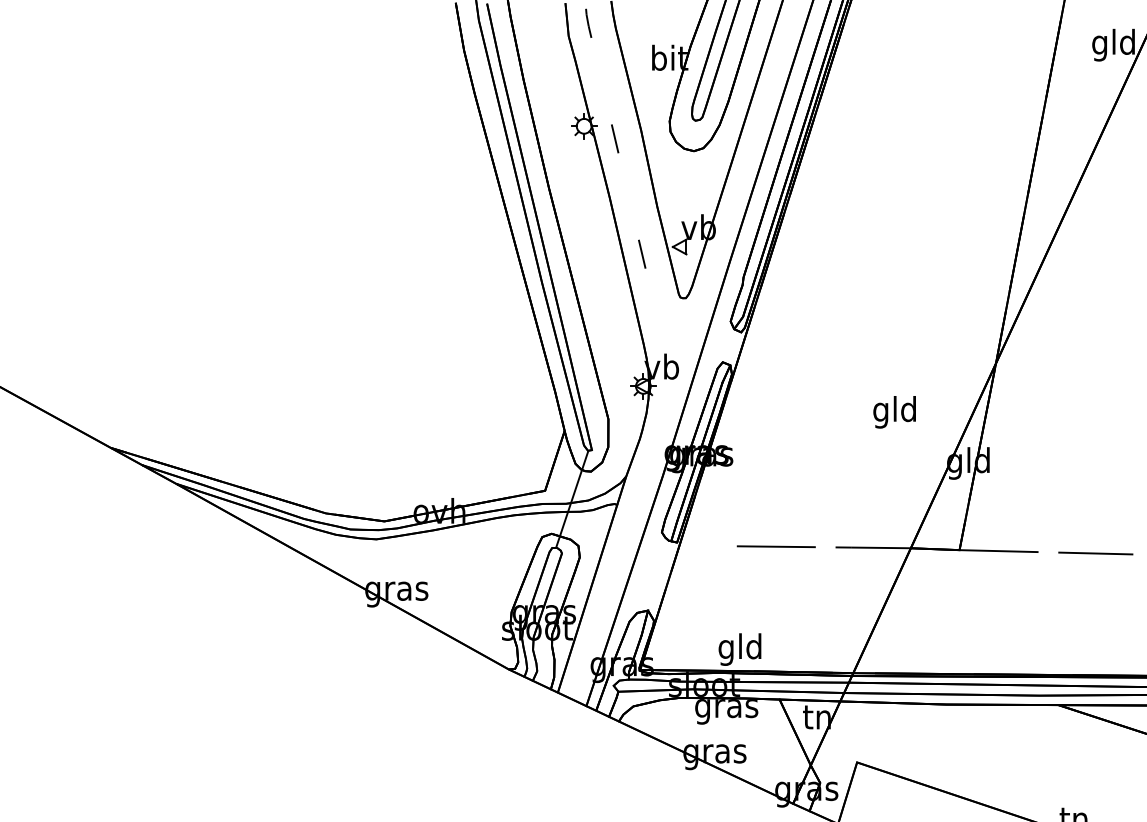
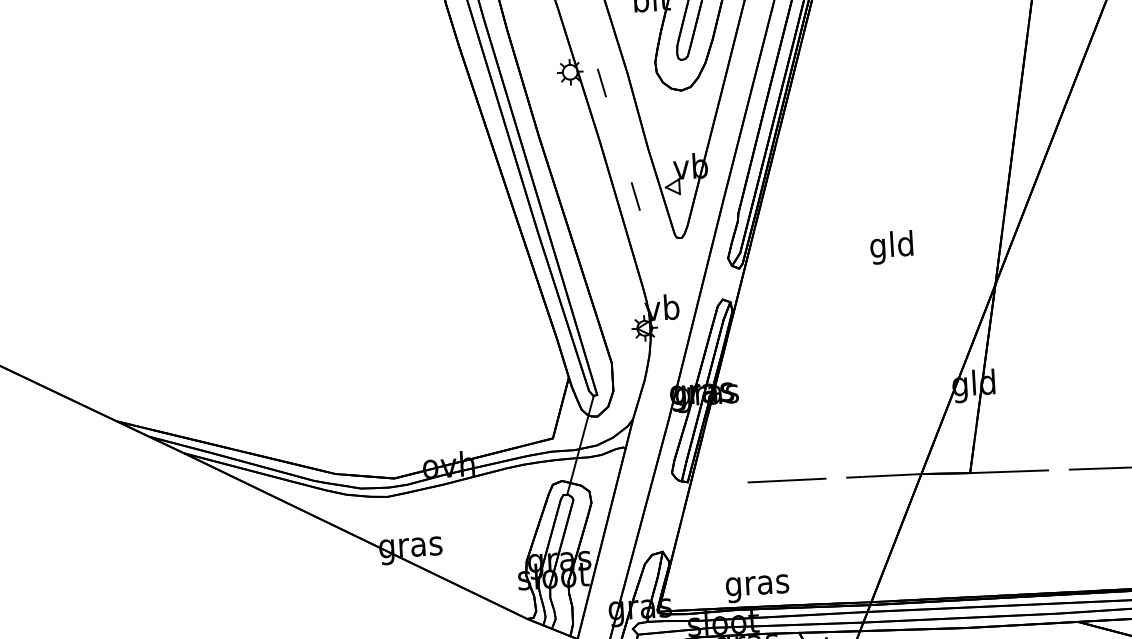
text: (894, 412) -> (891, 247), moved
text: (740, 649) -> (757, 585), gld -> gras

